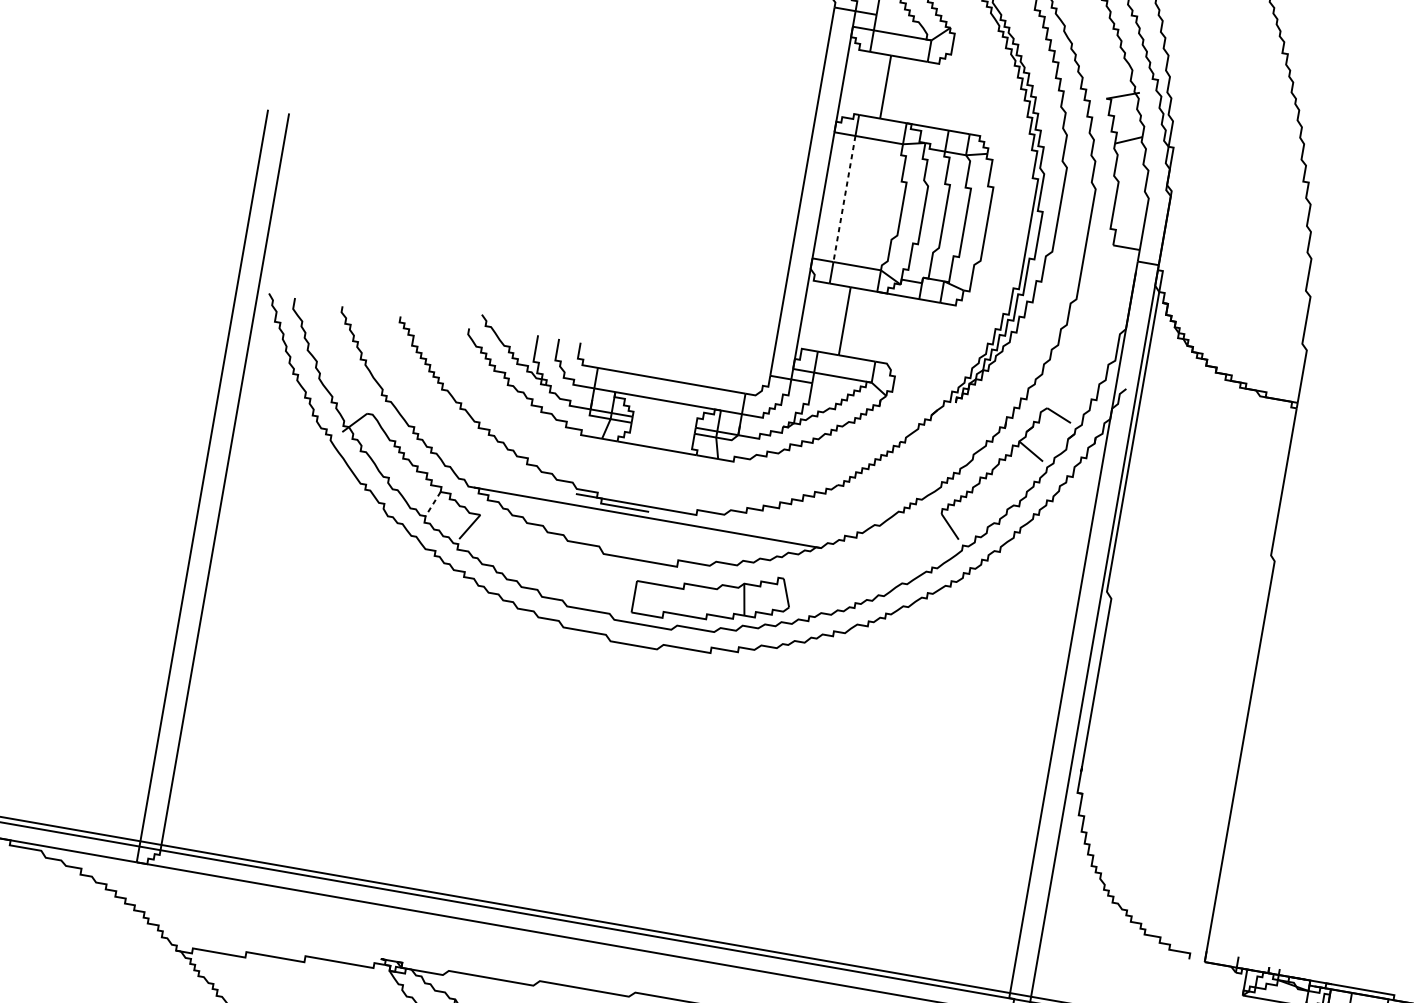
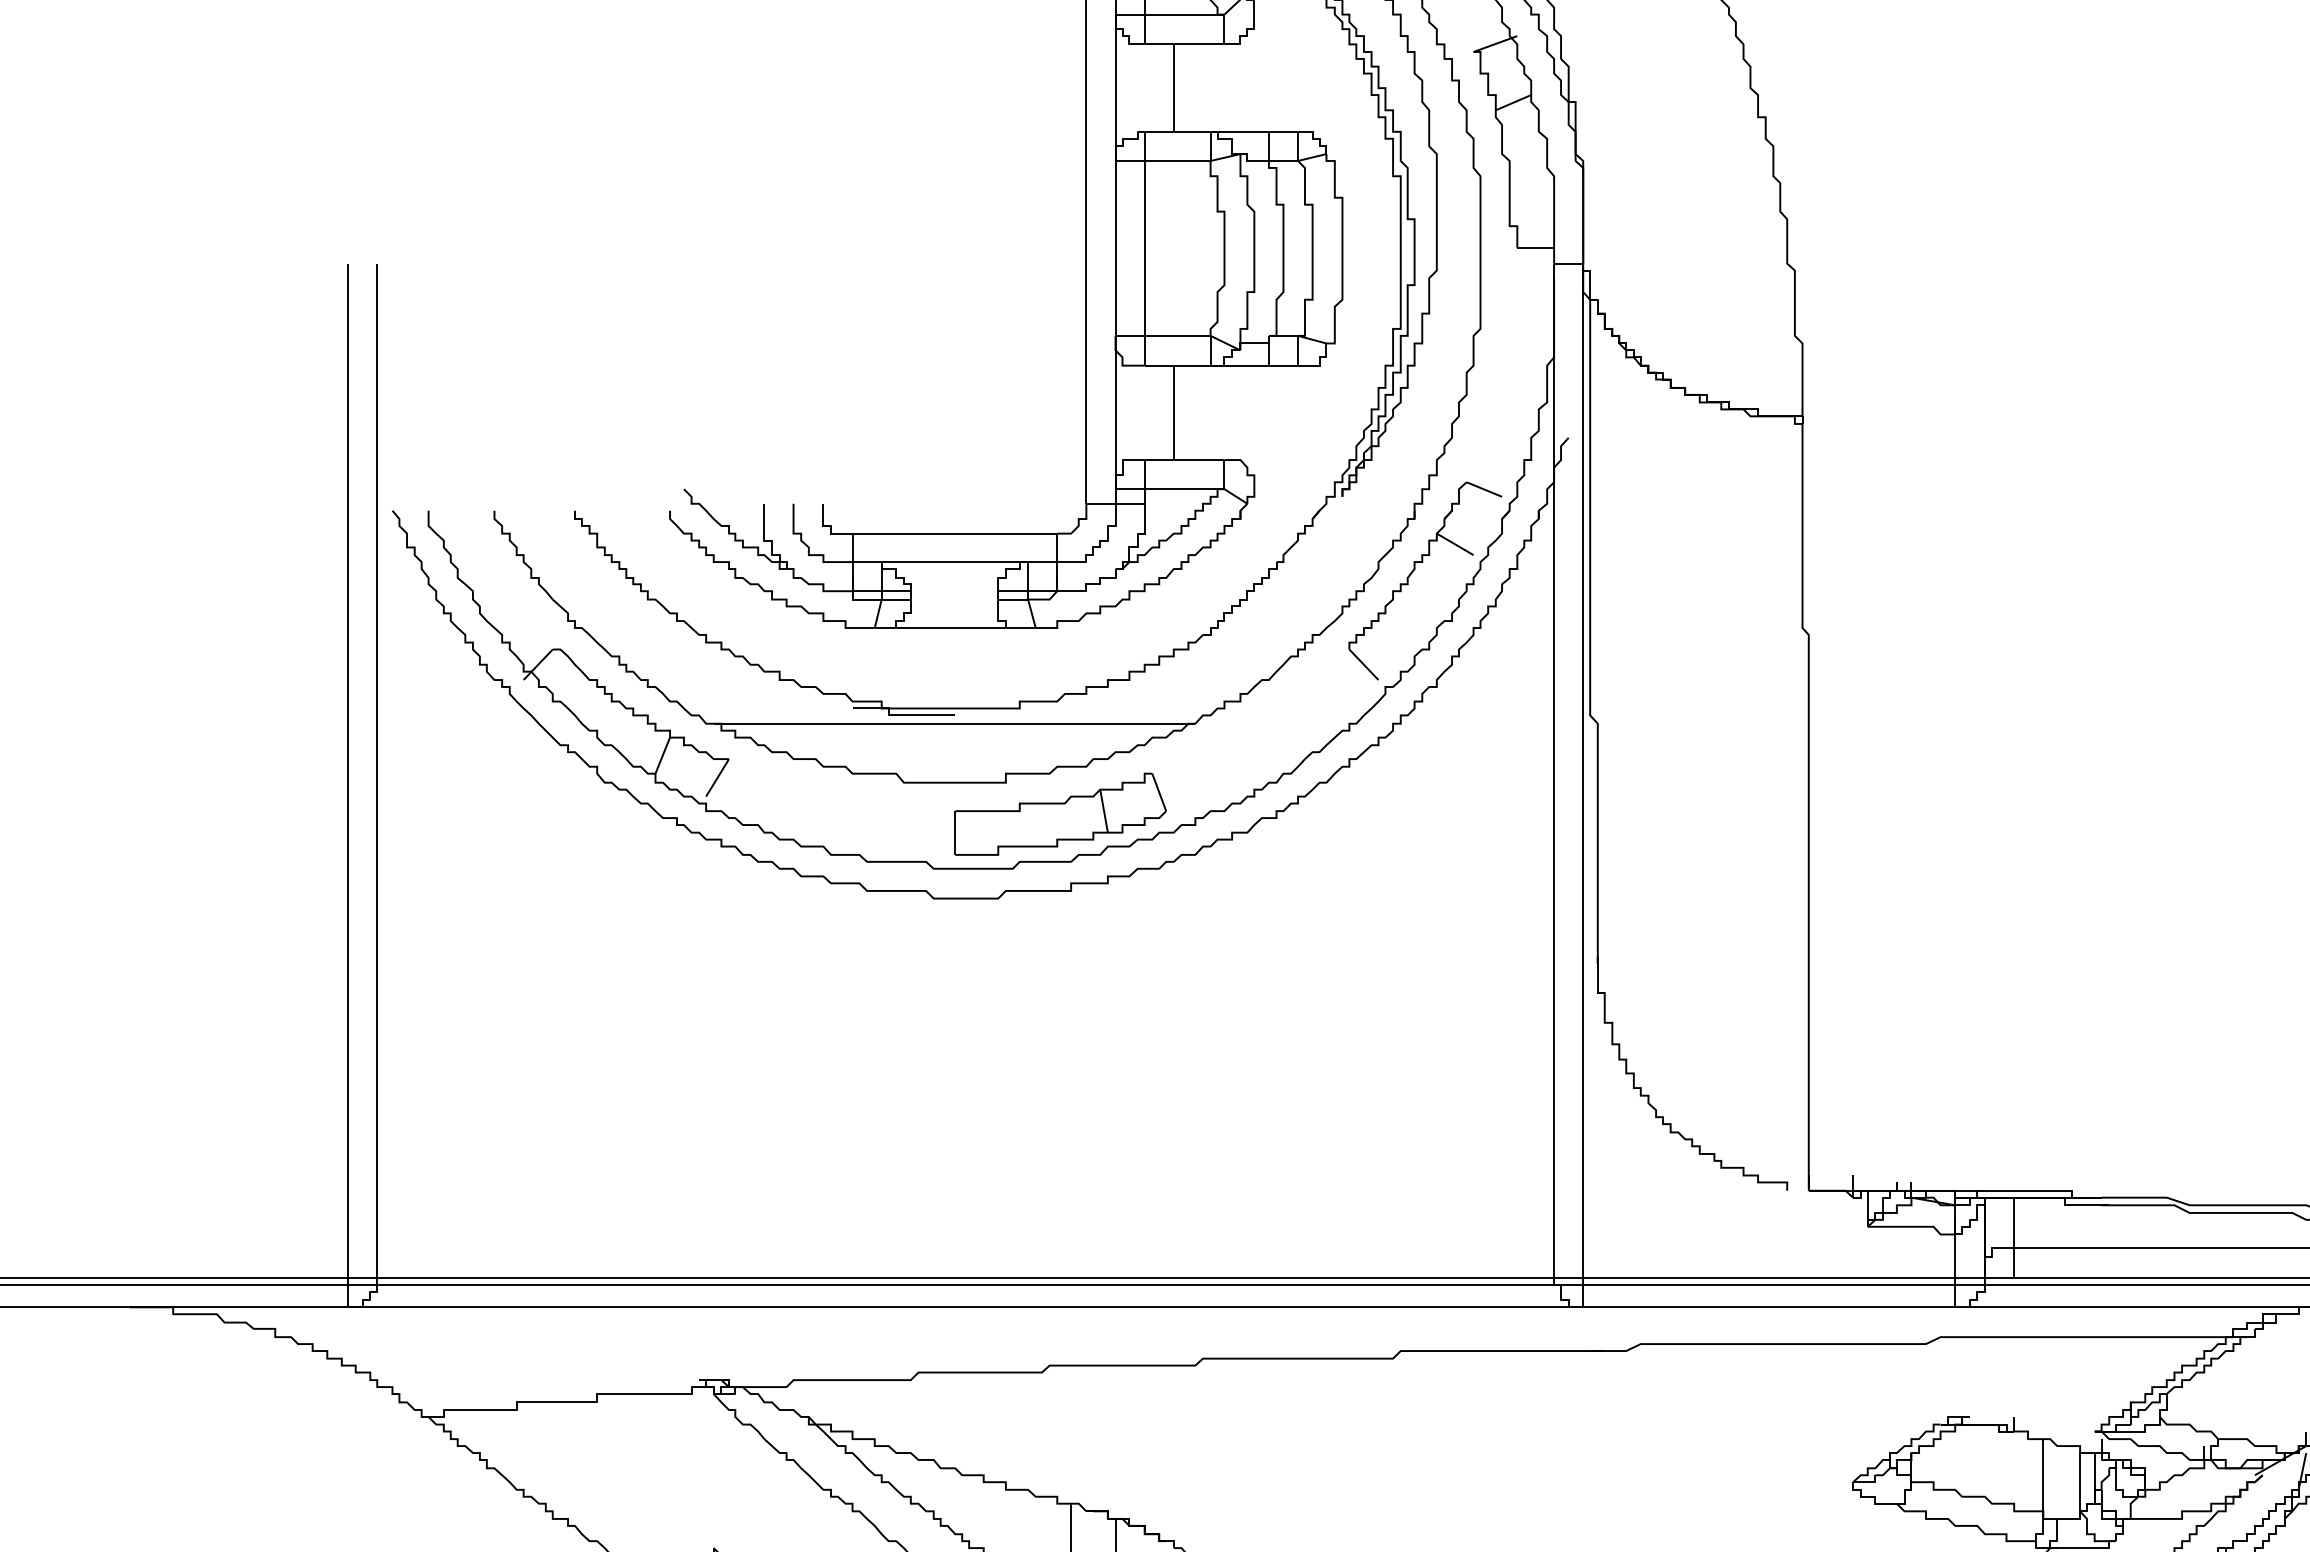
line: (844, 199) -> (1144, 248), dashed -> solid
line: (432, 504) -> (662, 756), dashed -> solid

